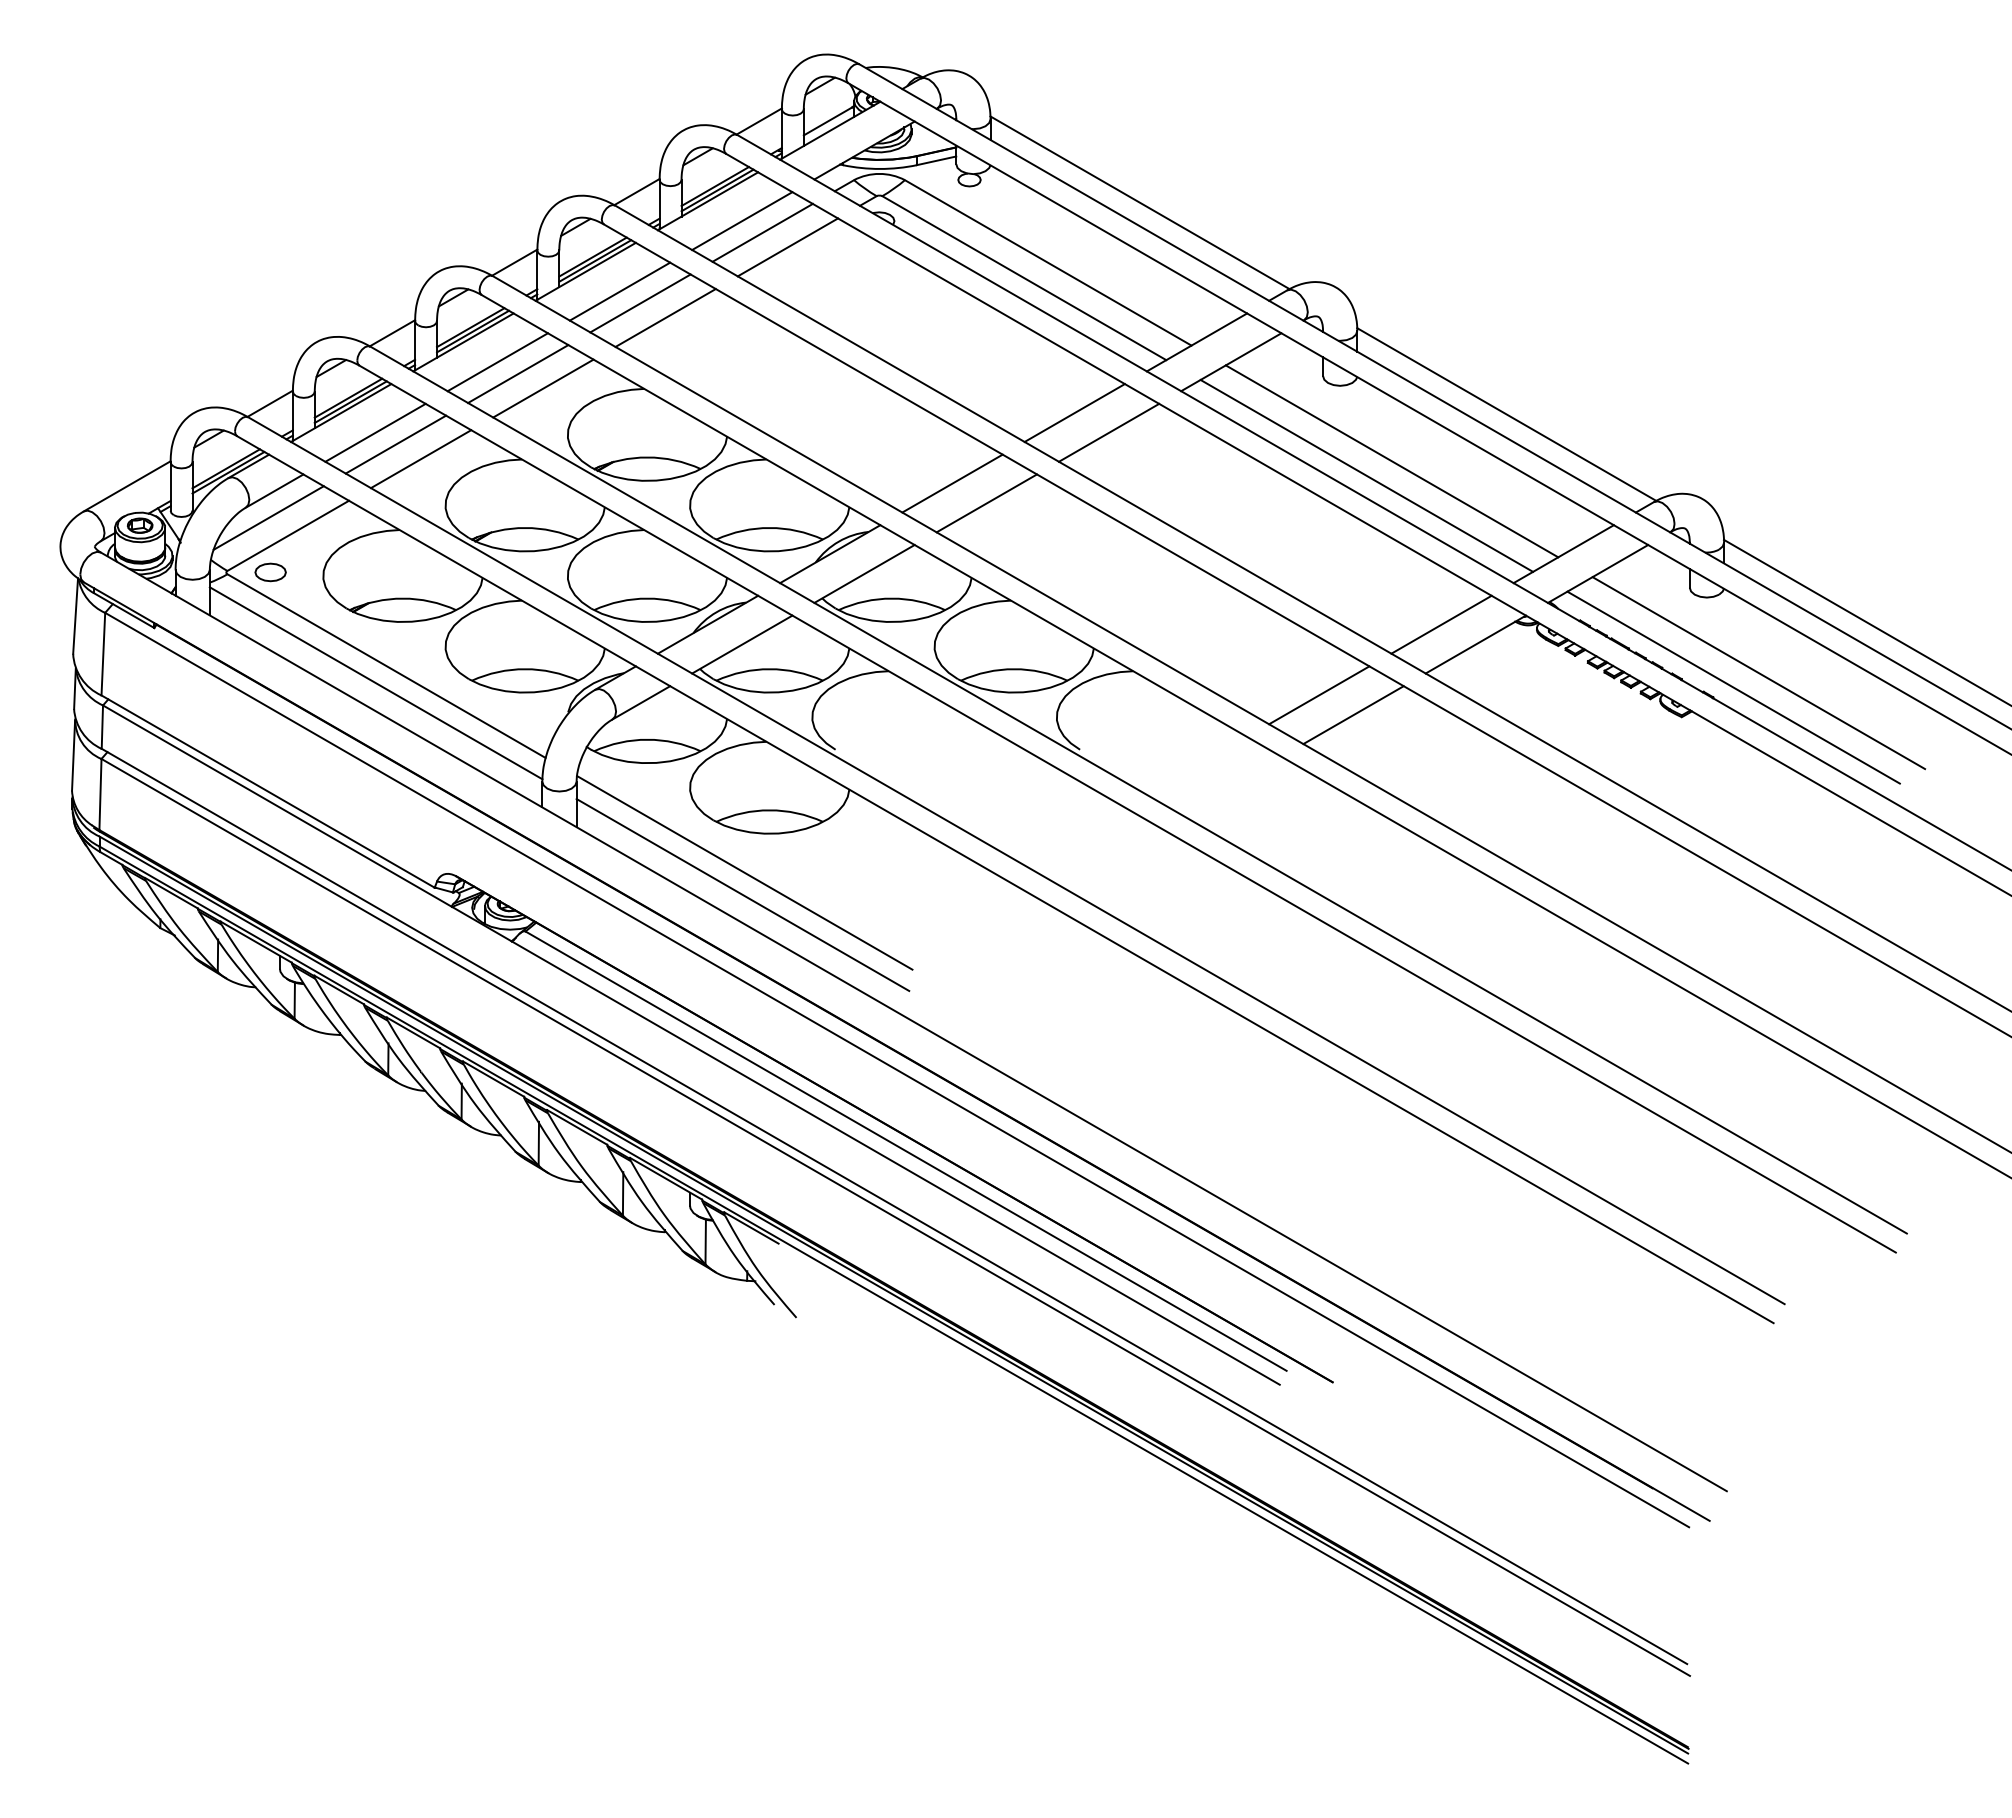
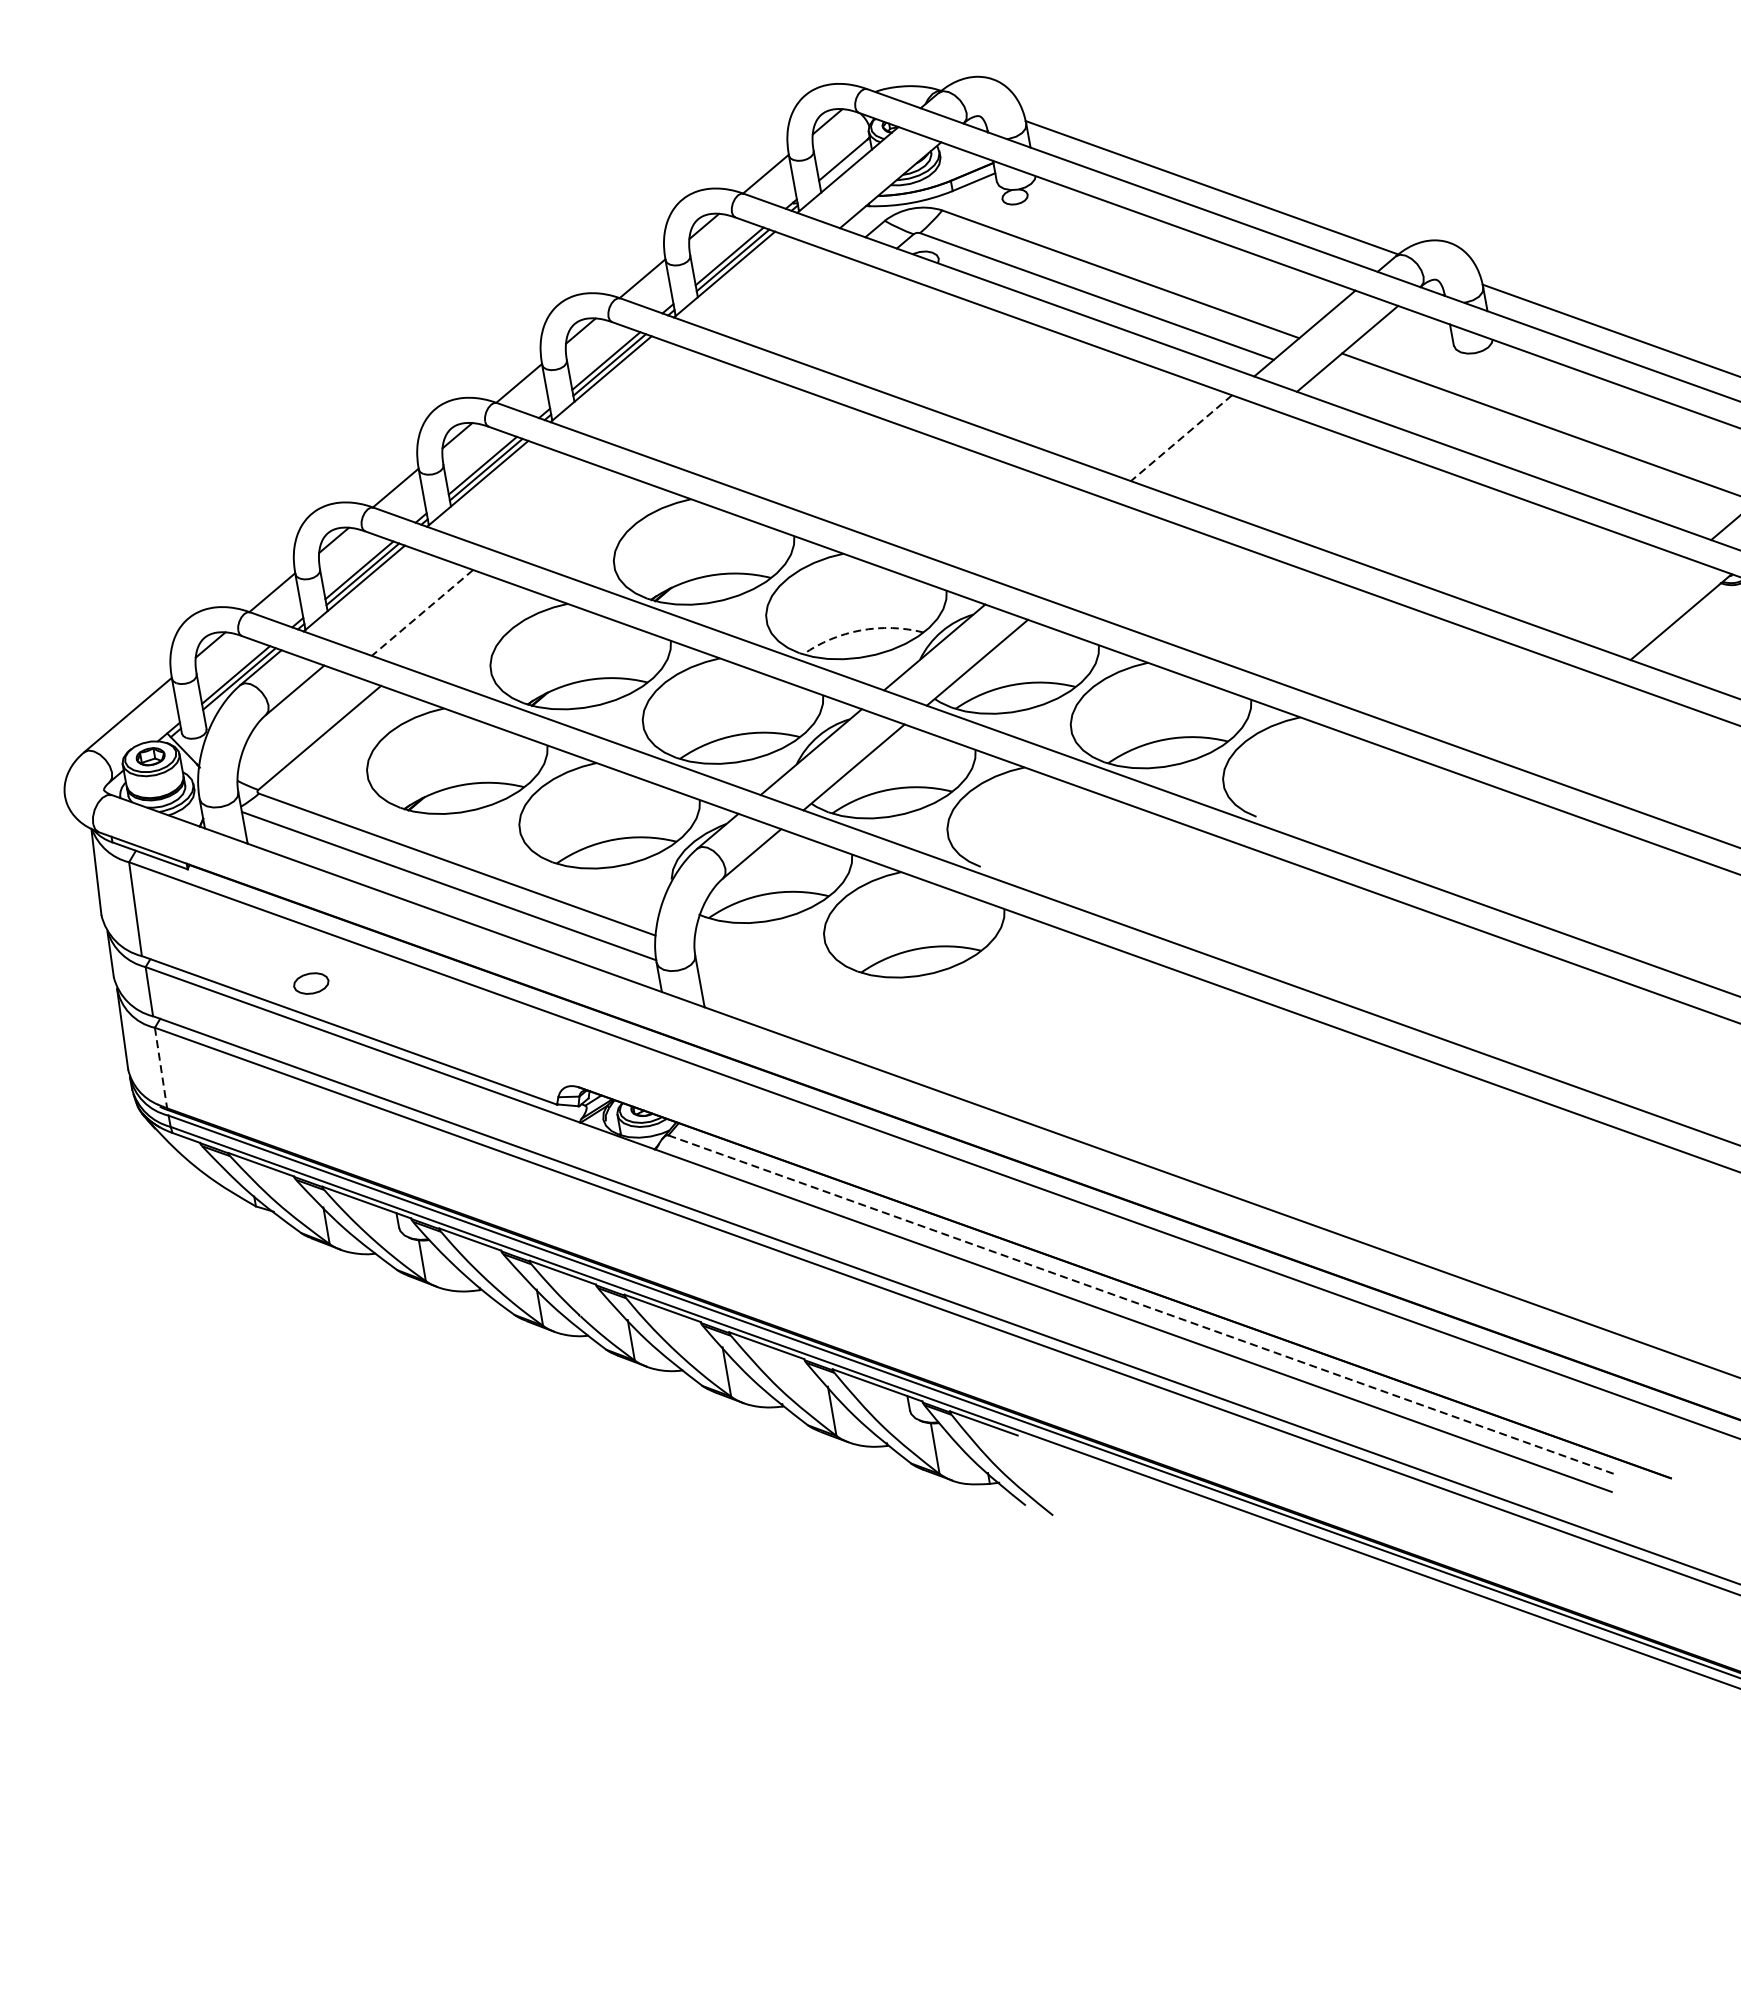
line: (742, 221) -> (767, 290), removed
line: (762, 232) -> (792, 298), removed
line: (787, 247) -> (823, 310), removed
line: (619, 291) -> (643, 394), removed
line: (640, 303) -> (669, 403), removed
line: (665, 317) -> (700, 414), removed
line: (497, 362) -> (520, 499), removed
line: (518, 374) -> (546, 508), removed
line: (543, 388) -> (577, 519), removed
line: (1074, 413) -> (1181, 438), solid -> dashed
line: (375, 432) -> (396, 603), removed
line: (1108, 432) -> (1223, 453), removed
line: (395, 444) -> (421, 612), solid -> dashed
line: (421, 459) -> (454, 624), removed
line: (1366, 475) -> (1523, 448), removed
line: (952, 483) -> (1058, 542), removed
line: (986, 503) -> (1100, 558), removed
line: (268, 517) -> (293, 721), removed
arc: (769, 528) -> (860, 630), solid -> dashed
part: (270, 572) -> (311, 983), moved
line: (1441, 624) -> (1638, 601), removed
line: (1319, 695) -> (1515, 706), removed
line: (1353, 715) -> (1557, 722), removed
line: (100, 794) -> (161, 1068), solid -> dashed
line: (744, 872) -> (903, 1024), removed
line: (742, 895) -> (905, 1050), removed
line: (906, 1151) -> (1143, 1305), solid -> dashed

